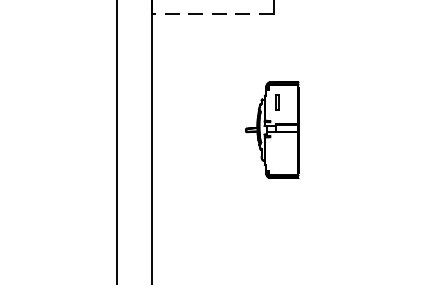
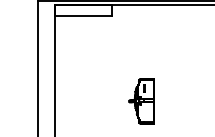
line: (211, 15) -> (82, 16), dashed -> solid
part: (271, 130) -> (141, 101), moved

